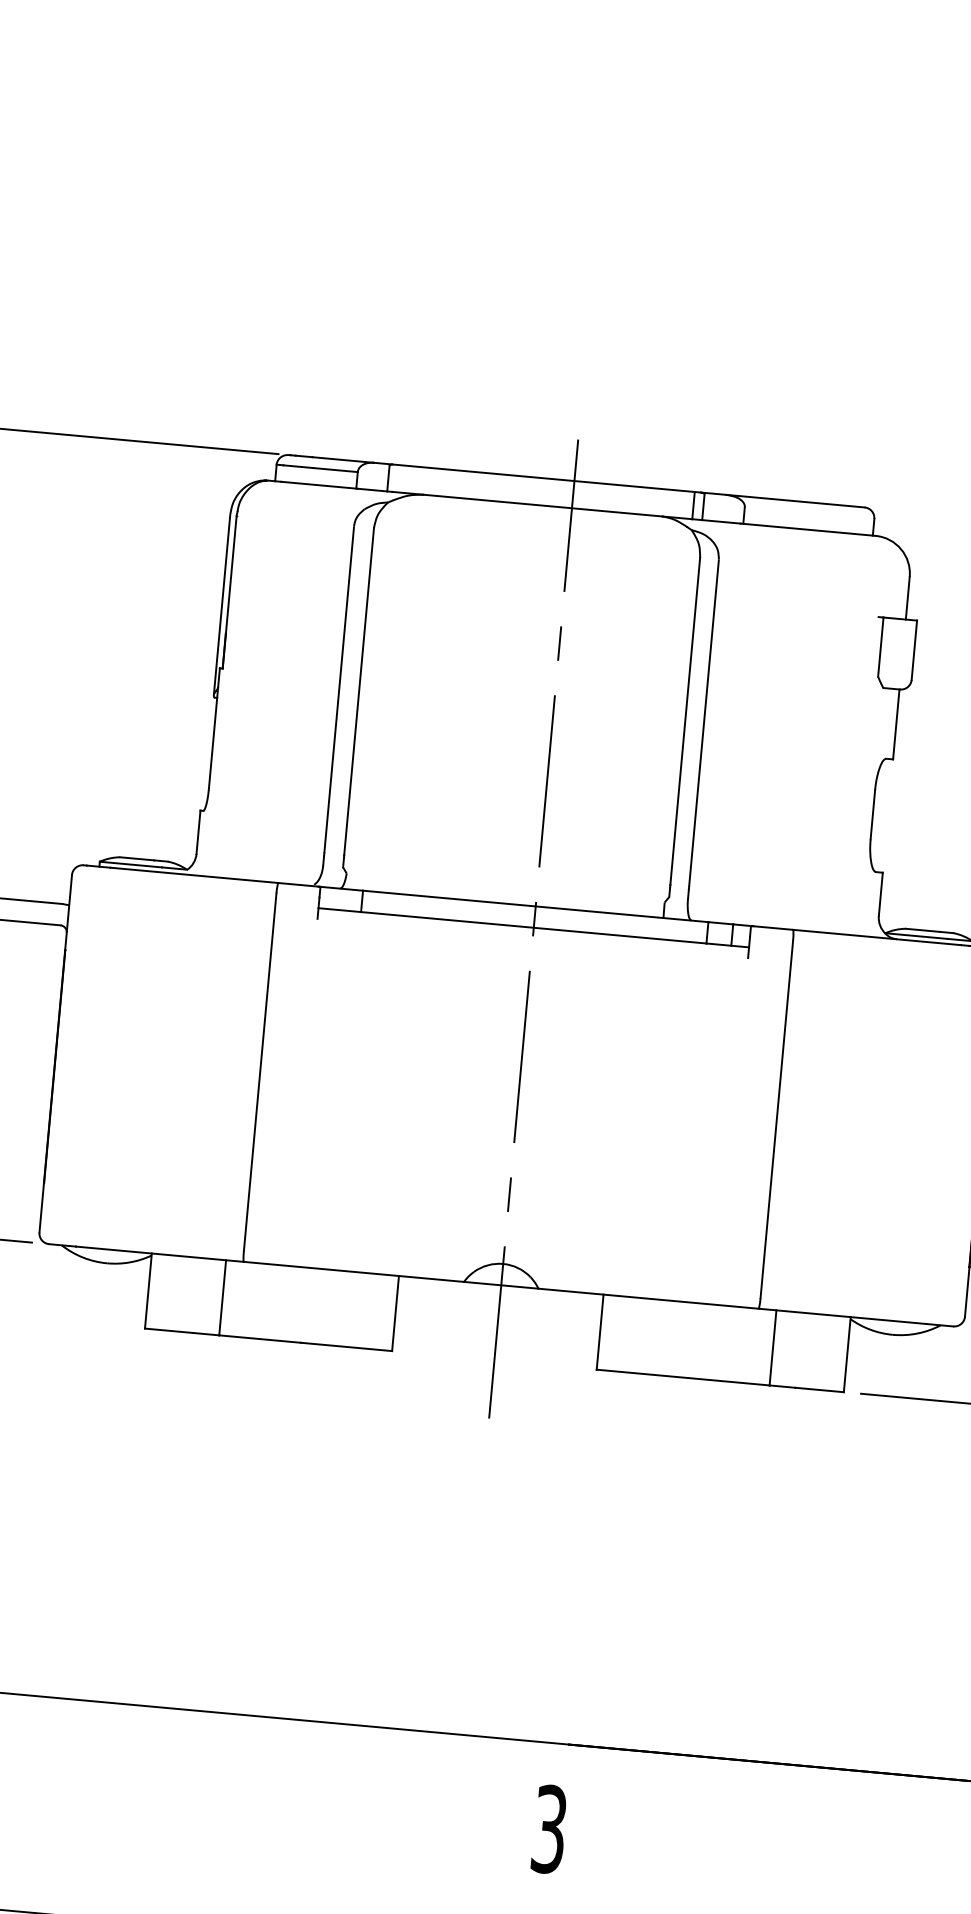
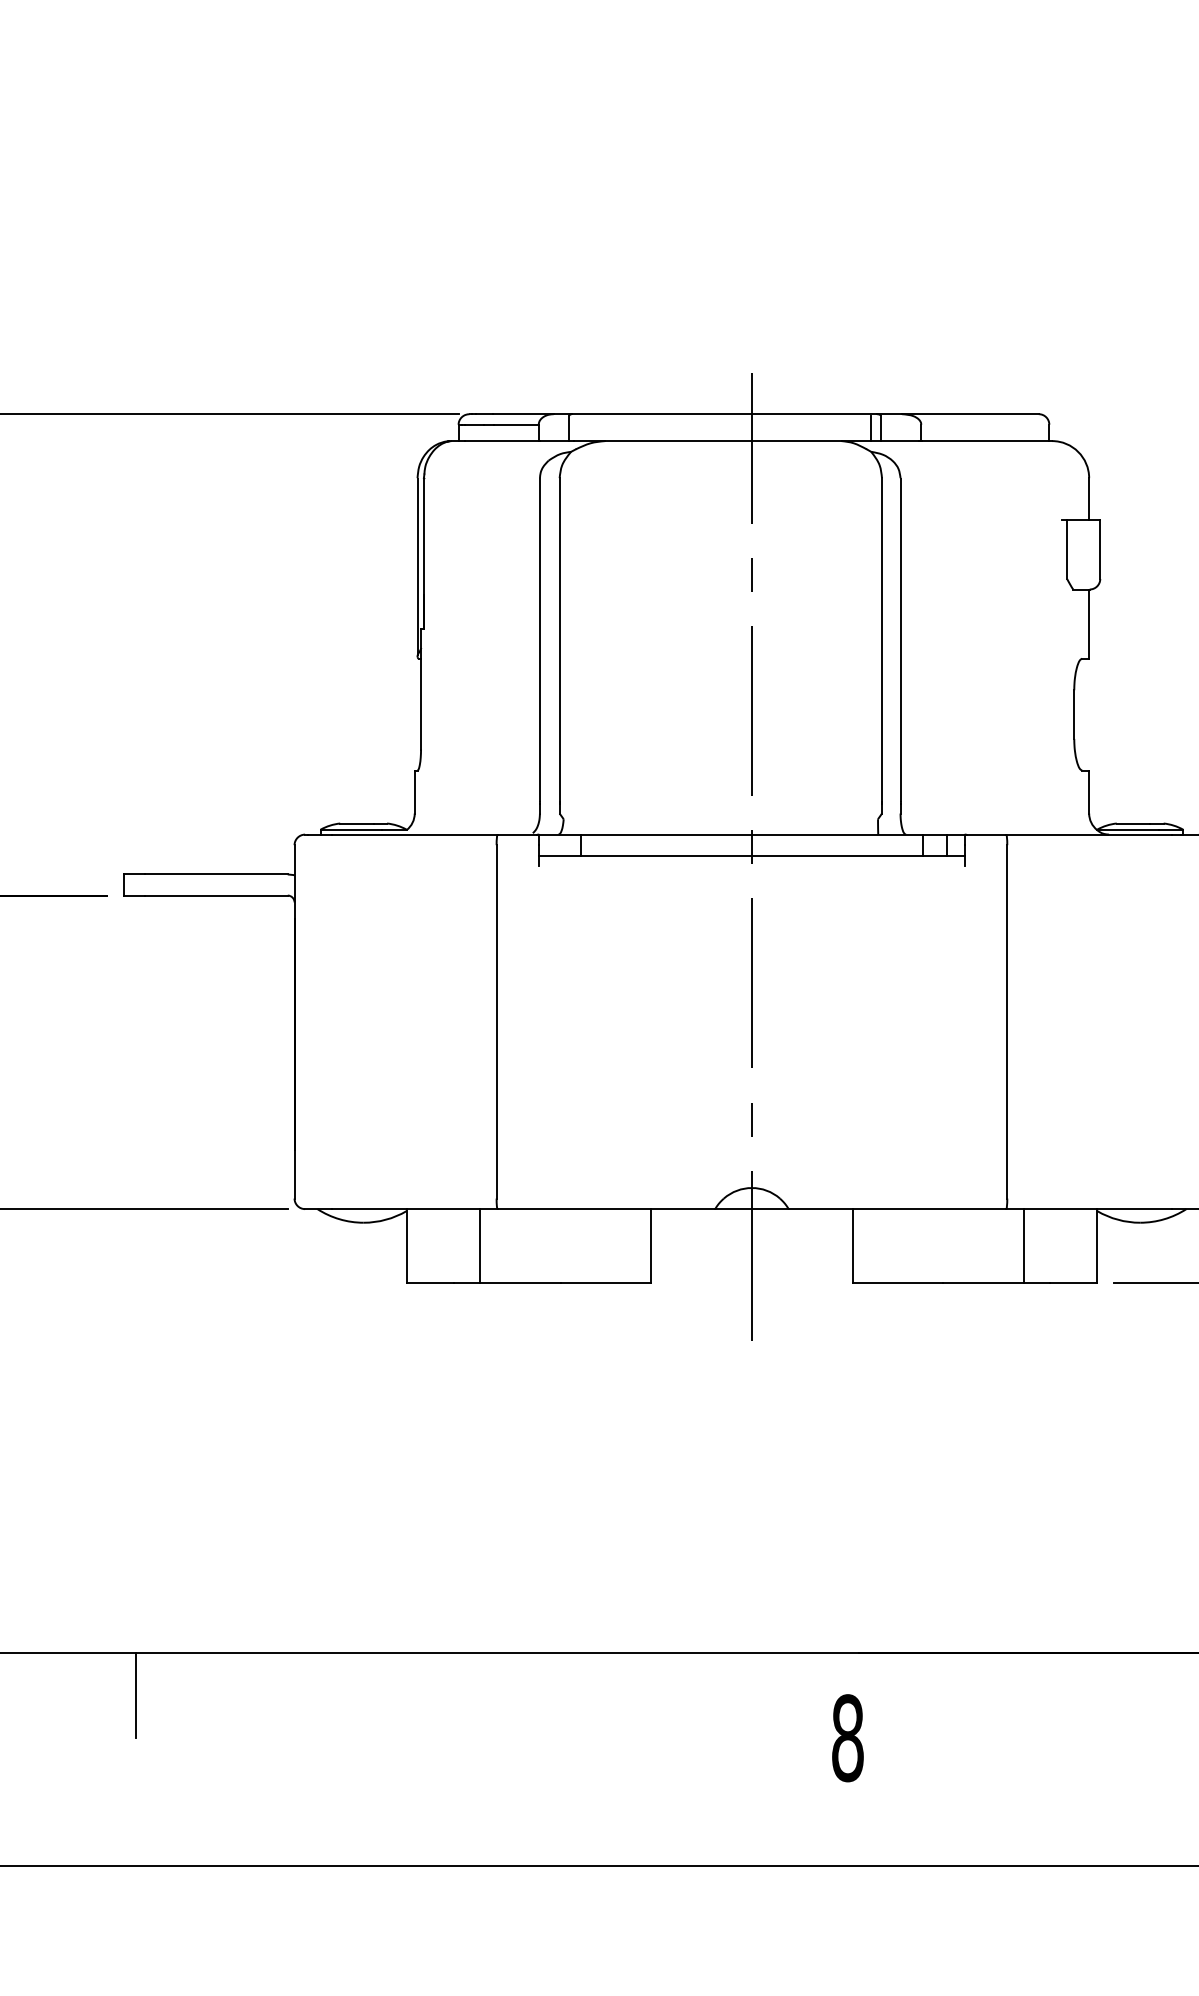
text: (549, 1829) -> (847, 1738), 3 -> 8

